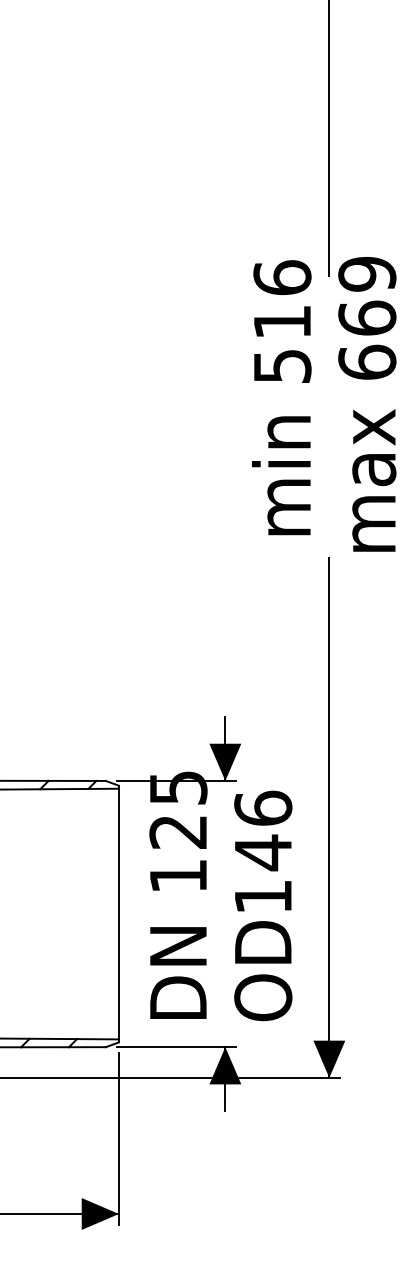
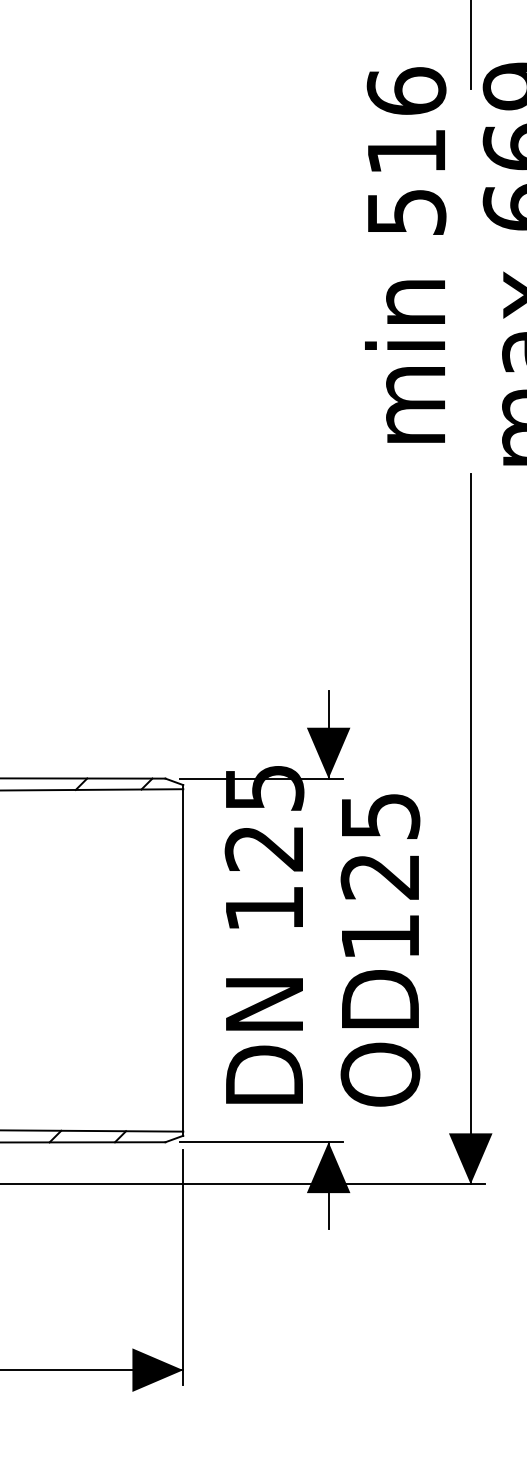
text: (263, 830) -> (380, 846), 146 -> 125

